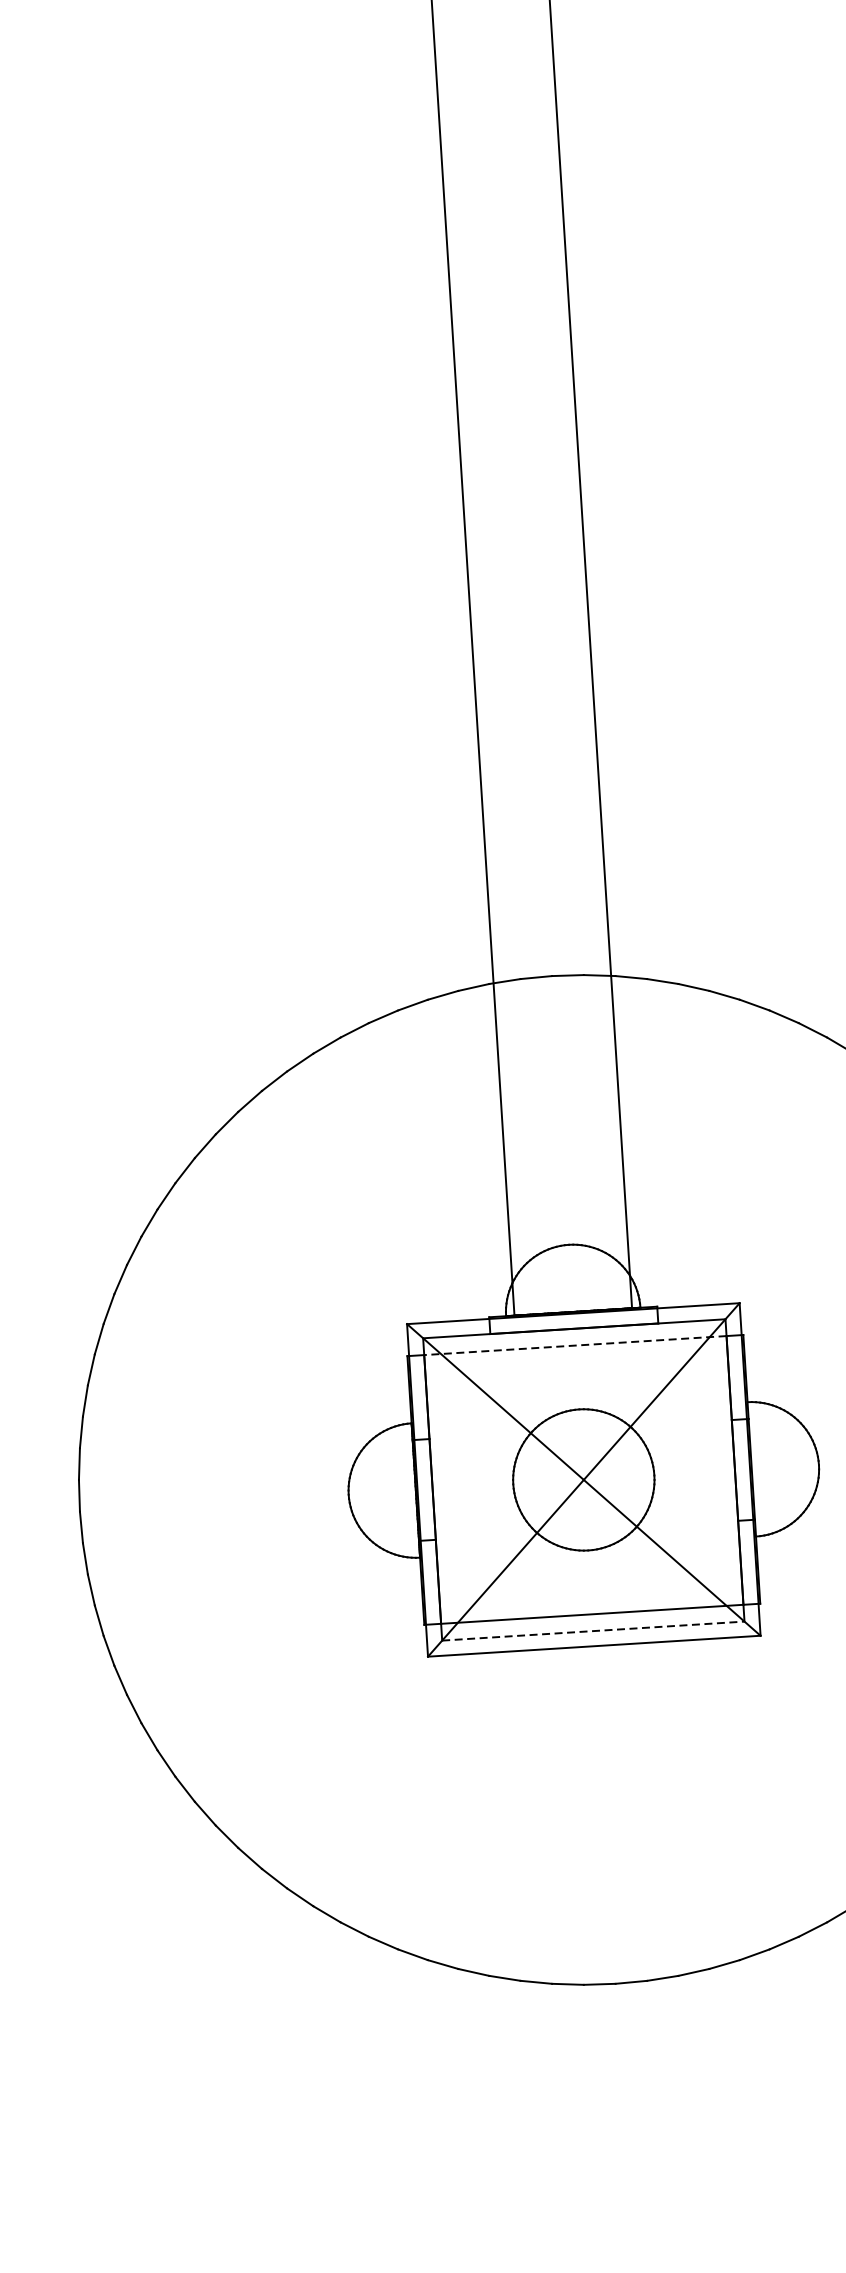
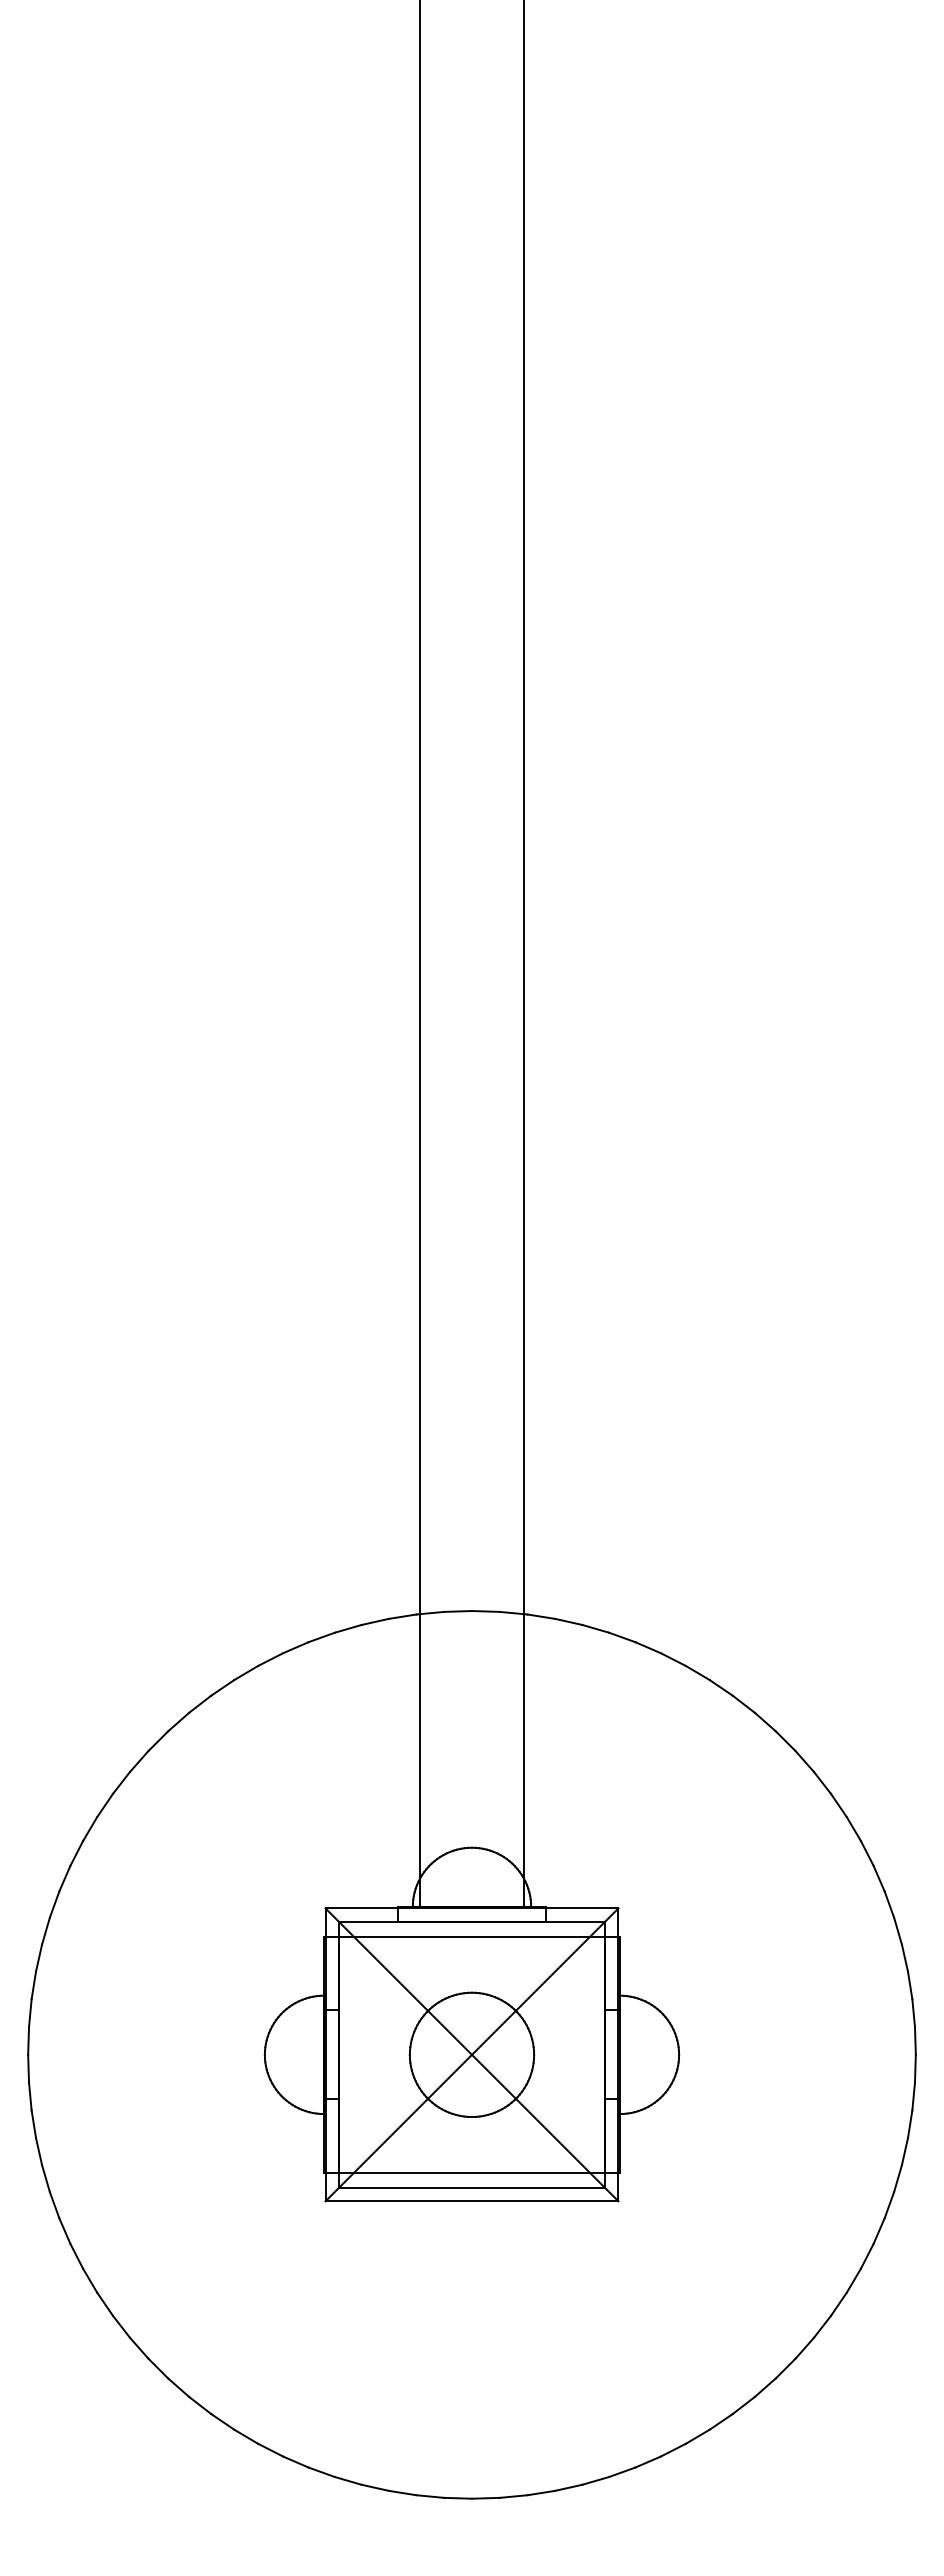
line: (574, 1345) -> (471, 1936), dashed -> solid
line: (593, 1631) -> (472, 2188), dashed -> solid

